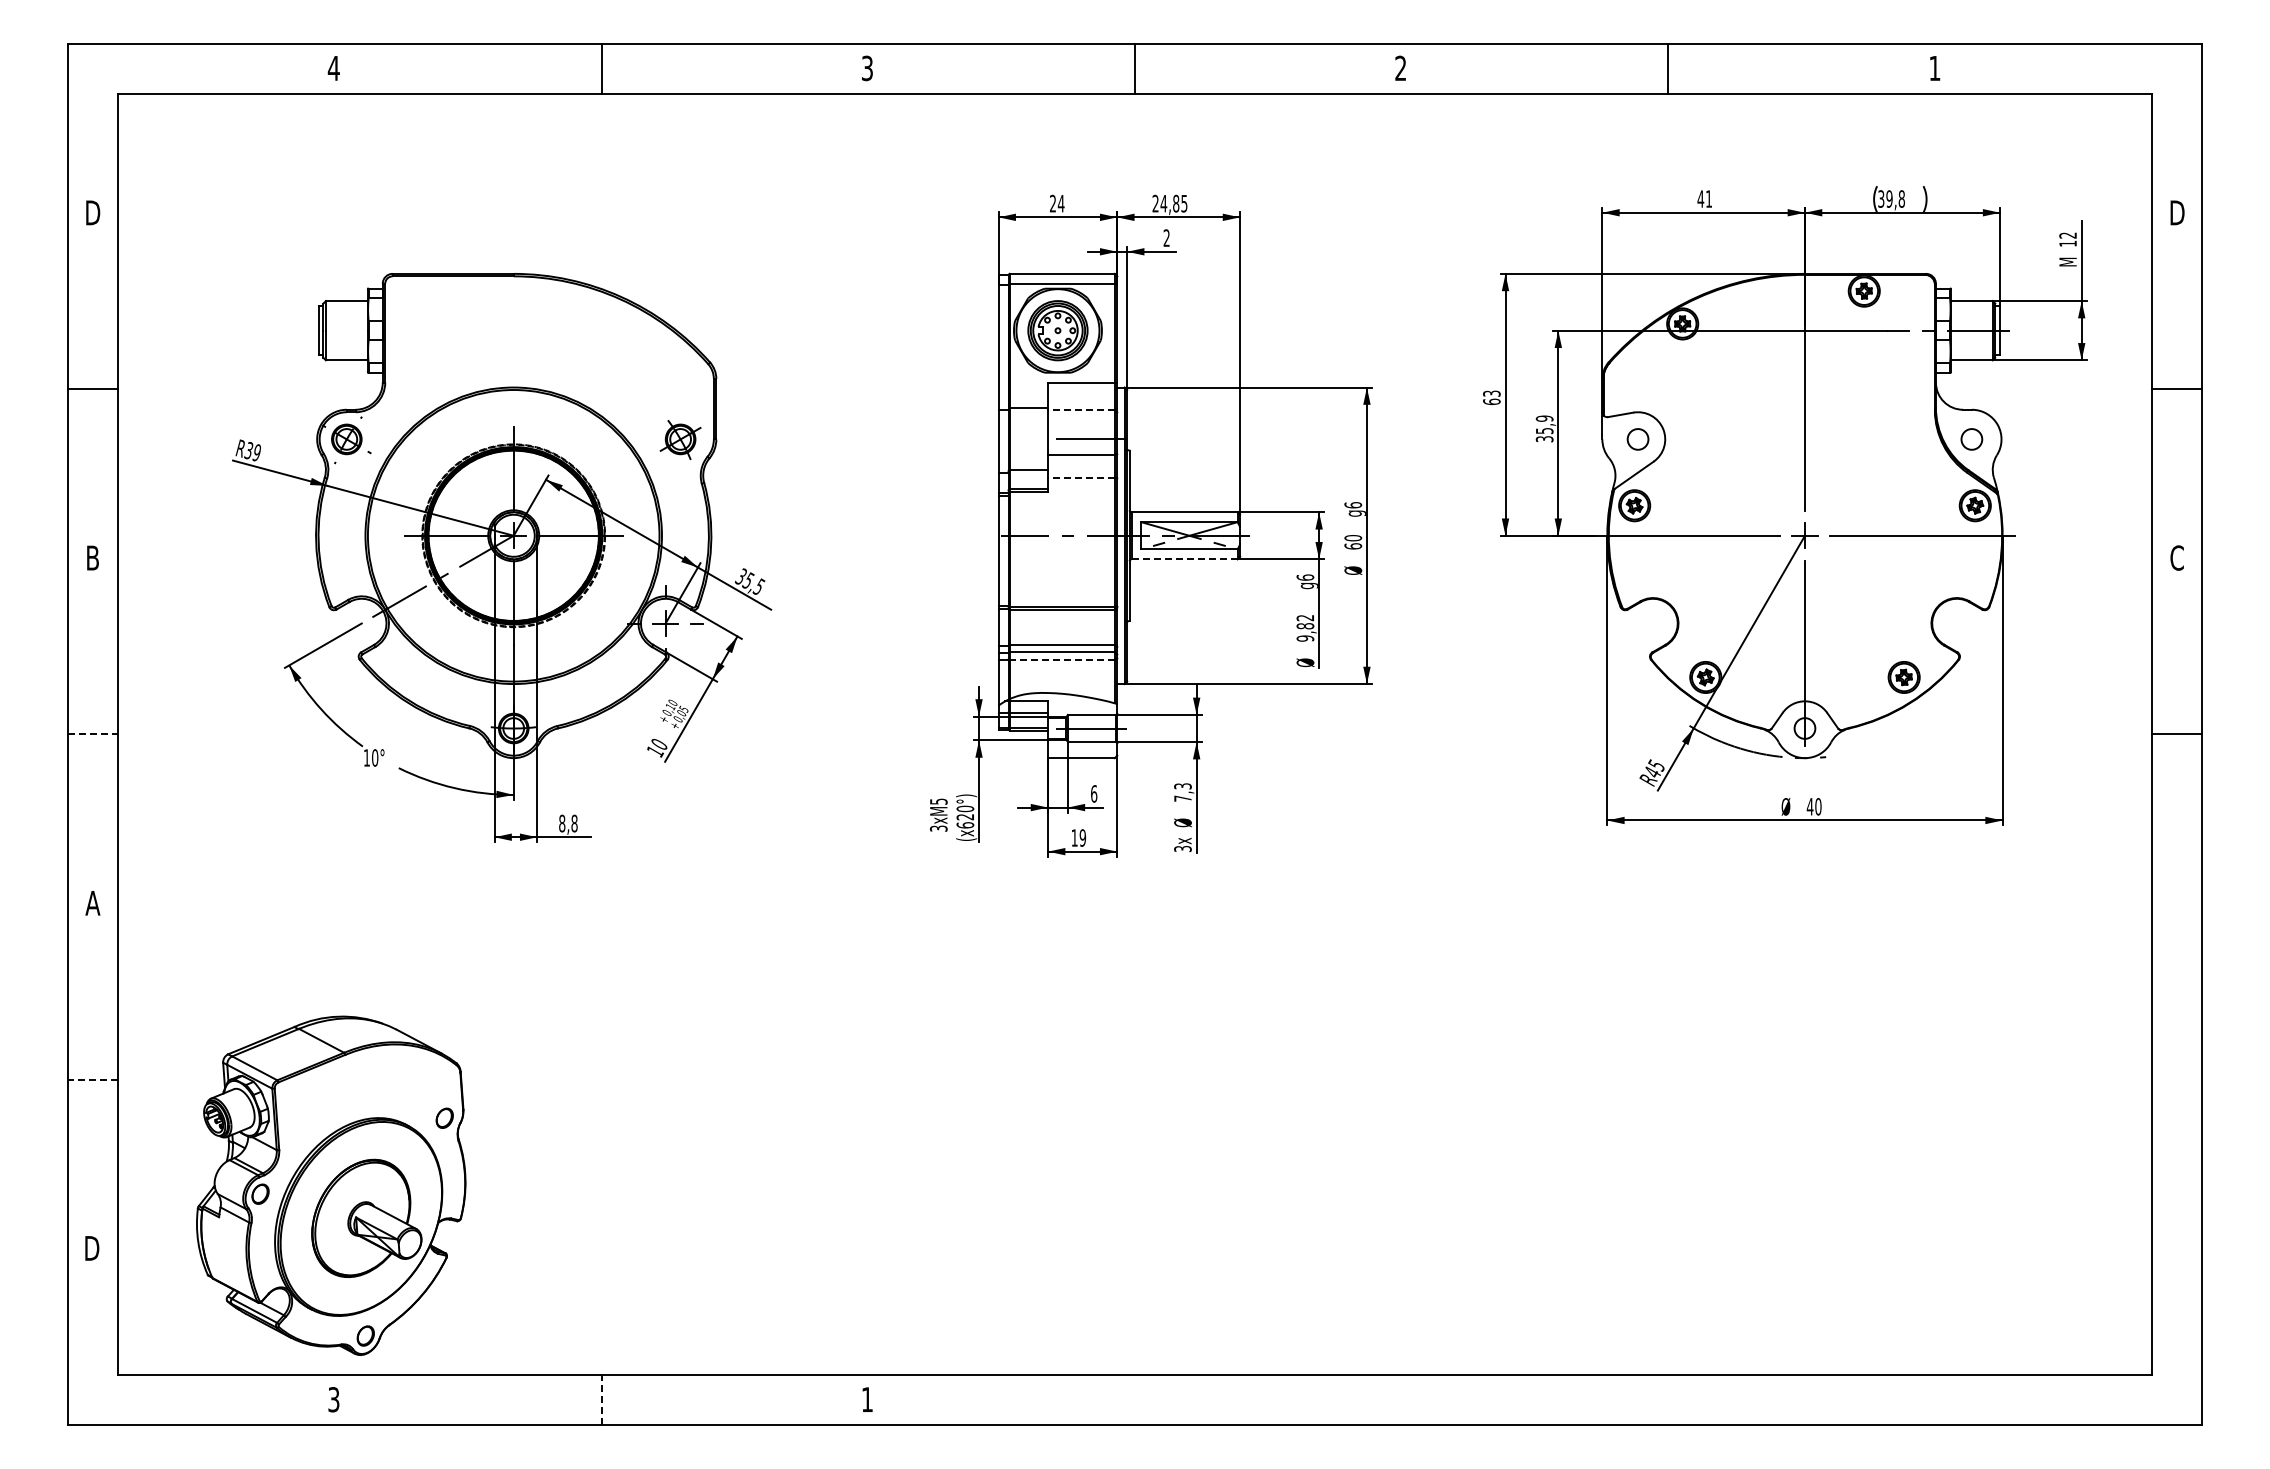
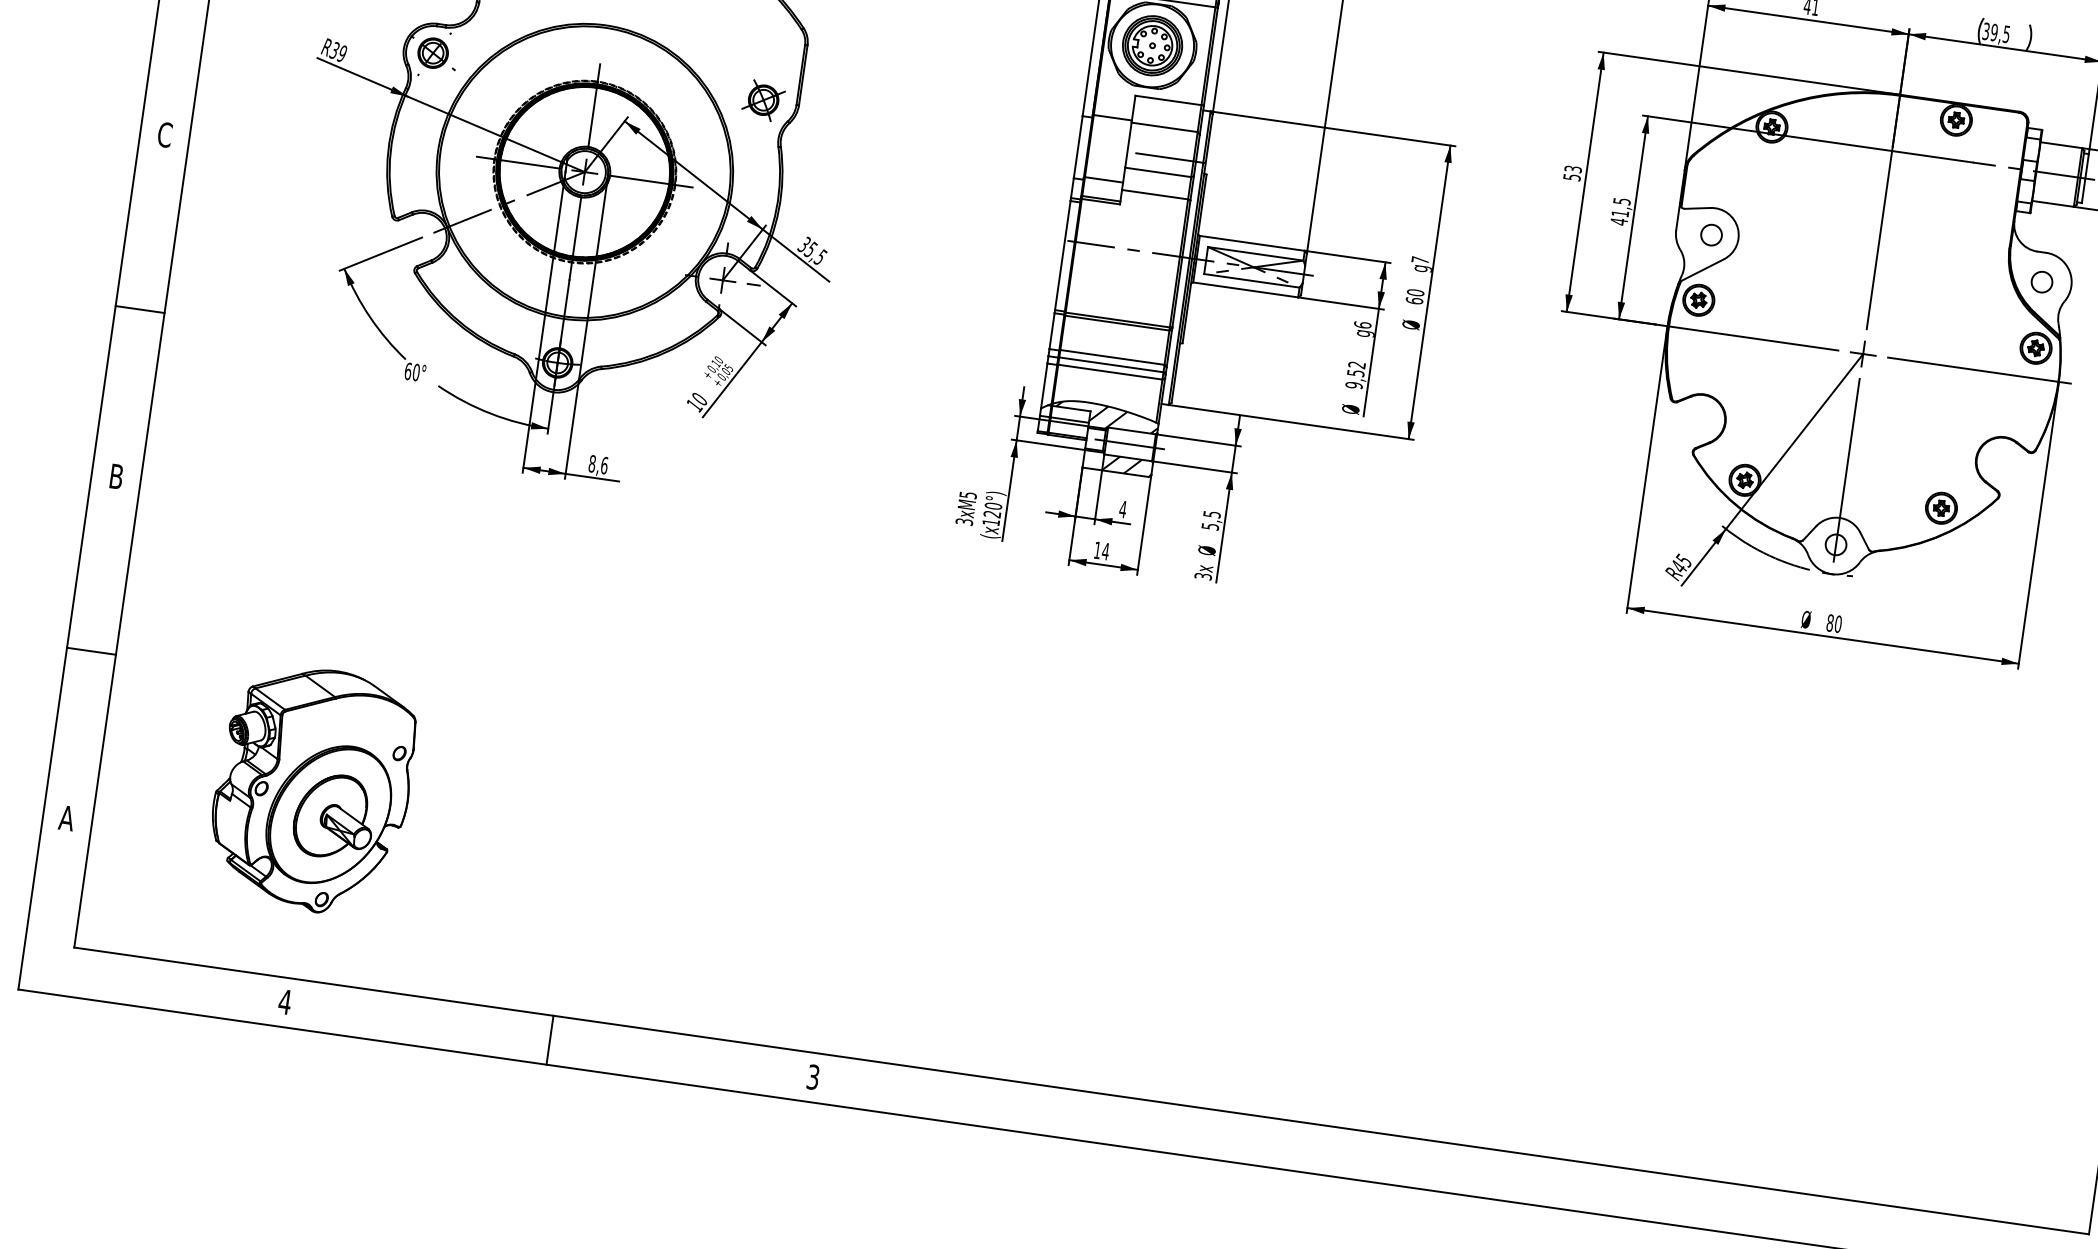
text: (1901, 198) -> (2006, 33), 39,8 -> 39,5
text: (1491, 401) -> (1571, 176), 63 -> 53
line: (1080, 409) -> (1163, 126), dashed -> solid
text: (1544, 428) -> (1620, 211), 35,9 -> 41,5
line: (1080, 477) -> (1154, 194), dashed -> solid
text: (1353, 505) -> (1420, 260), g6 -> g7
text: (92, 557) -> (164, 134), B -> C
line: (1185, 559) -> (1246, 290), dashed -> solid
text: (1305, 626) -> (1355, 373), 9,82 -> 9,52
line: (1062, 659) -> (1110, 371), dashed -> solid
hatch: (1065, 706) -> (1107, 418), added
line: (92, 734) -> (139, 309), dashed -> solid
hatch: (1086, 750) -> (1121, 465), added
text: (366, 757) -> (407, 370), 10° -> 60°
text: (1182, 792) -> (1210, 520), 7,3 -> 5,5
text: (1093, 793) -> (1122, 508), 6 -> 4
text: (1809, 806) -> (1829, 622), 40 -> 80
text: (574, 823) -> (604, 465), 8,8 -> 8,6
text: (965, 825) -> (991, 522), (x620°) -> (x120°)
text: (1082, 837) -> (1105, 550), 19 -> 14
text: (92, 903) -> (116, 476), A -> B
line: (92, 1079) -> (91, 651), dashed -> solid
part: (330, 1185) -> (311, 789), size x0.71
text: (91, 1248) -> (66, 818), D -> A
text: (333, 1399) -> (284, 1001), 3 -> 4
text: (867, 1399) -> (813, 1077), 1 -> 3
line: (601, 1400) -> (549, 1040), dashed -> solid

